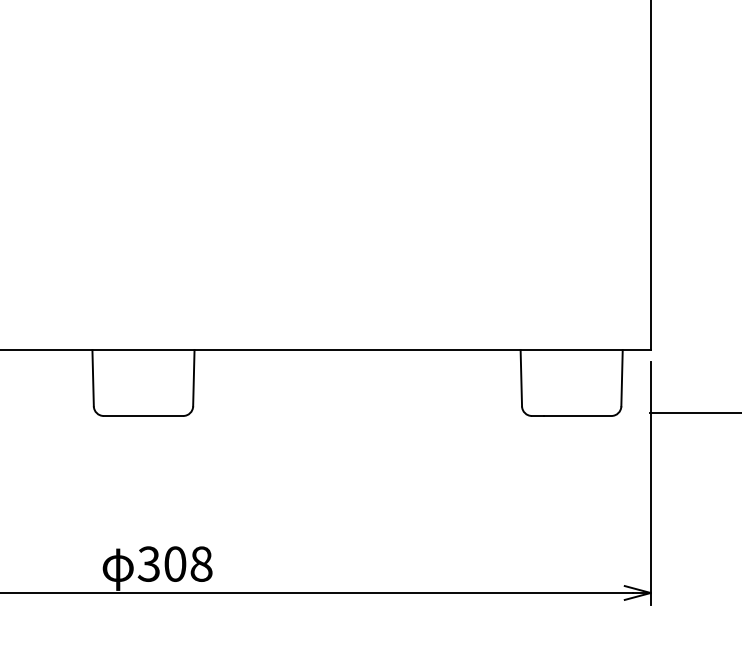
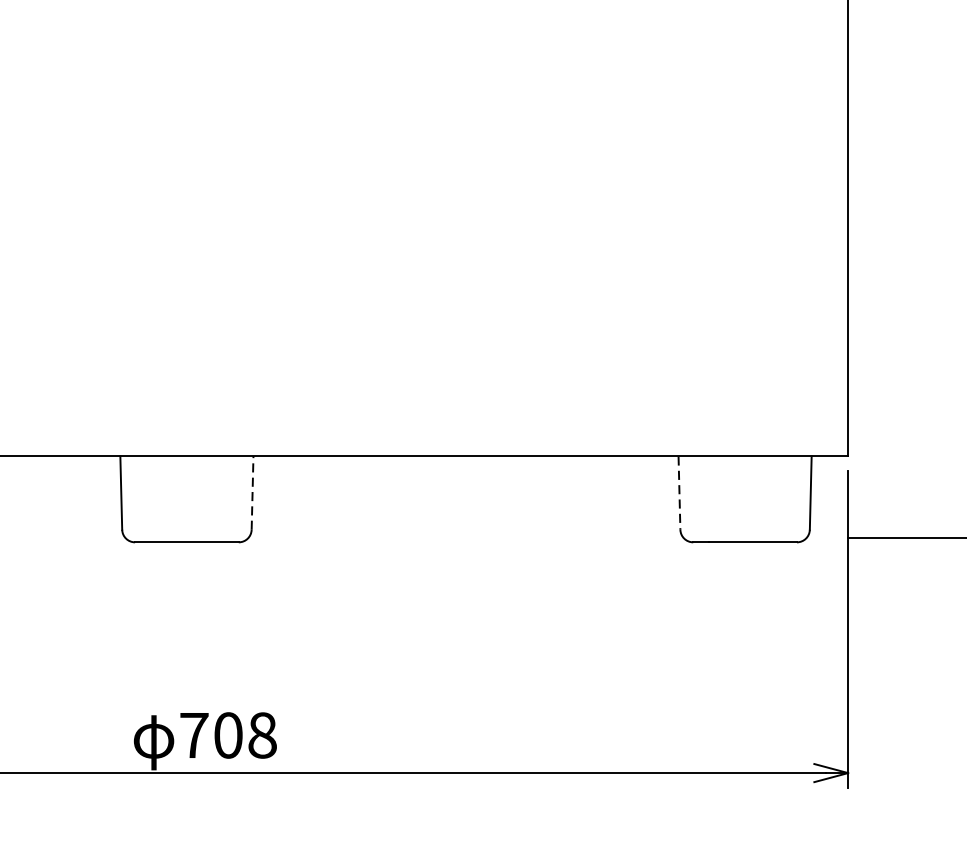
line: (193, 377) -> (252, 492), solid -> dashed
line: (521, 378) -> (679, 493), solid -> dashed
text: (148, 563) -> (193, 734), 308 -> 708

